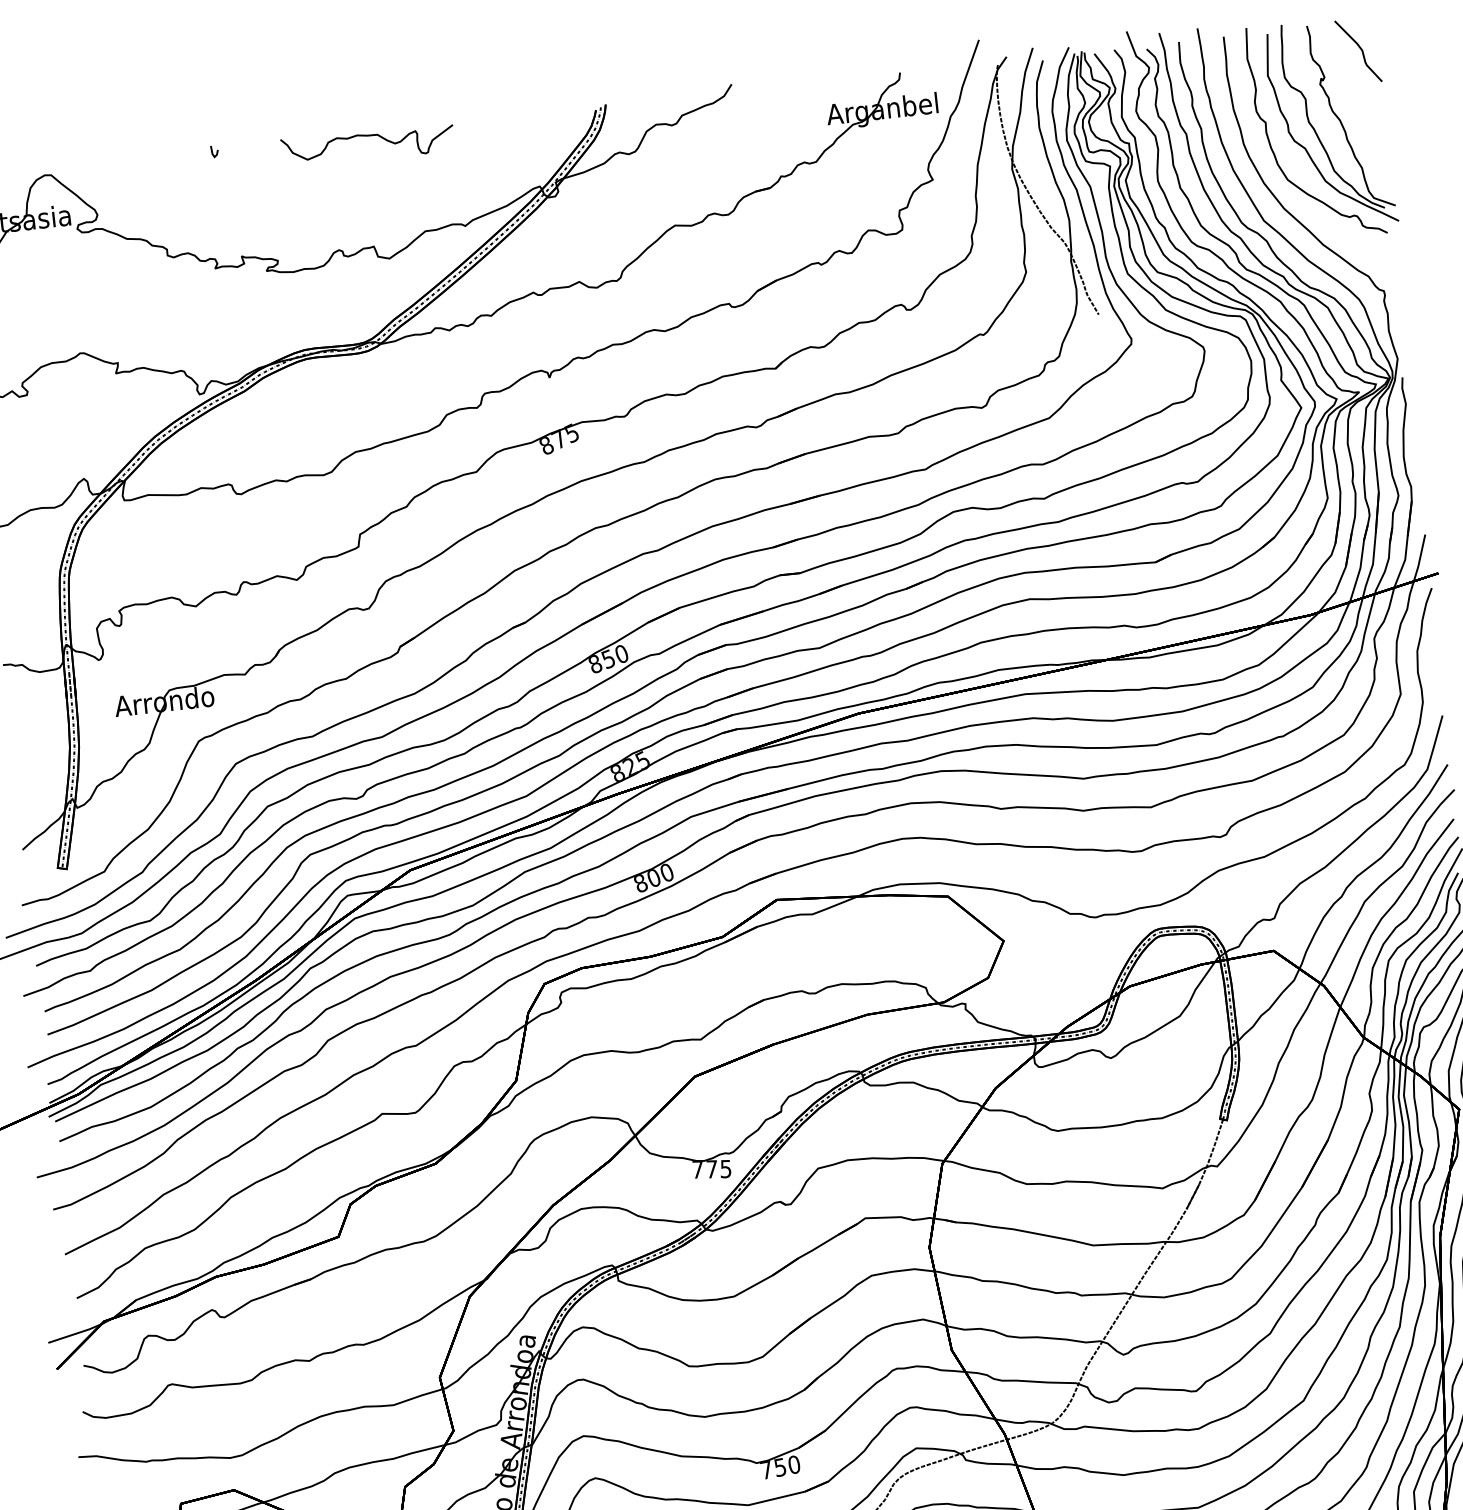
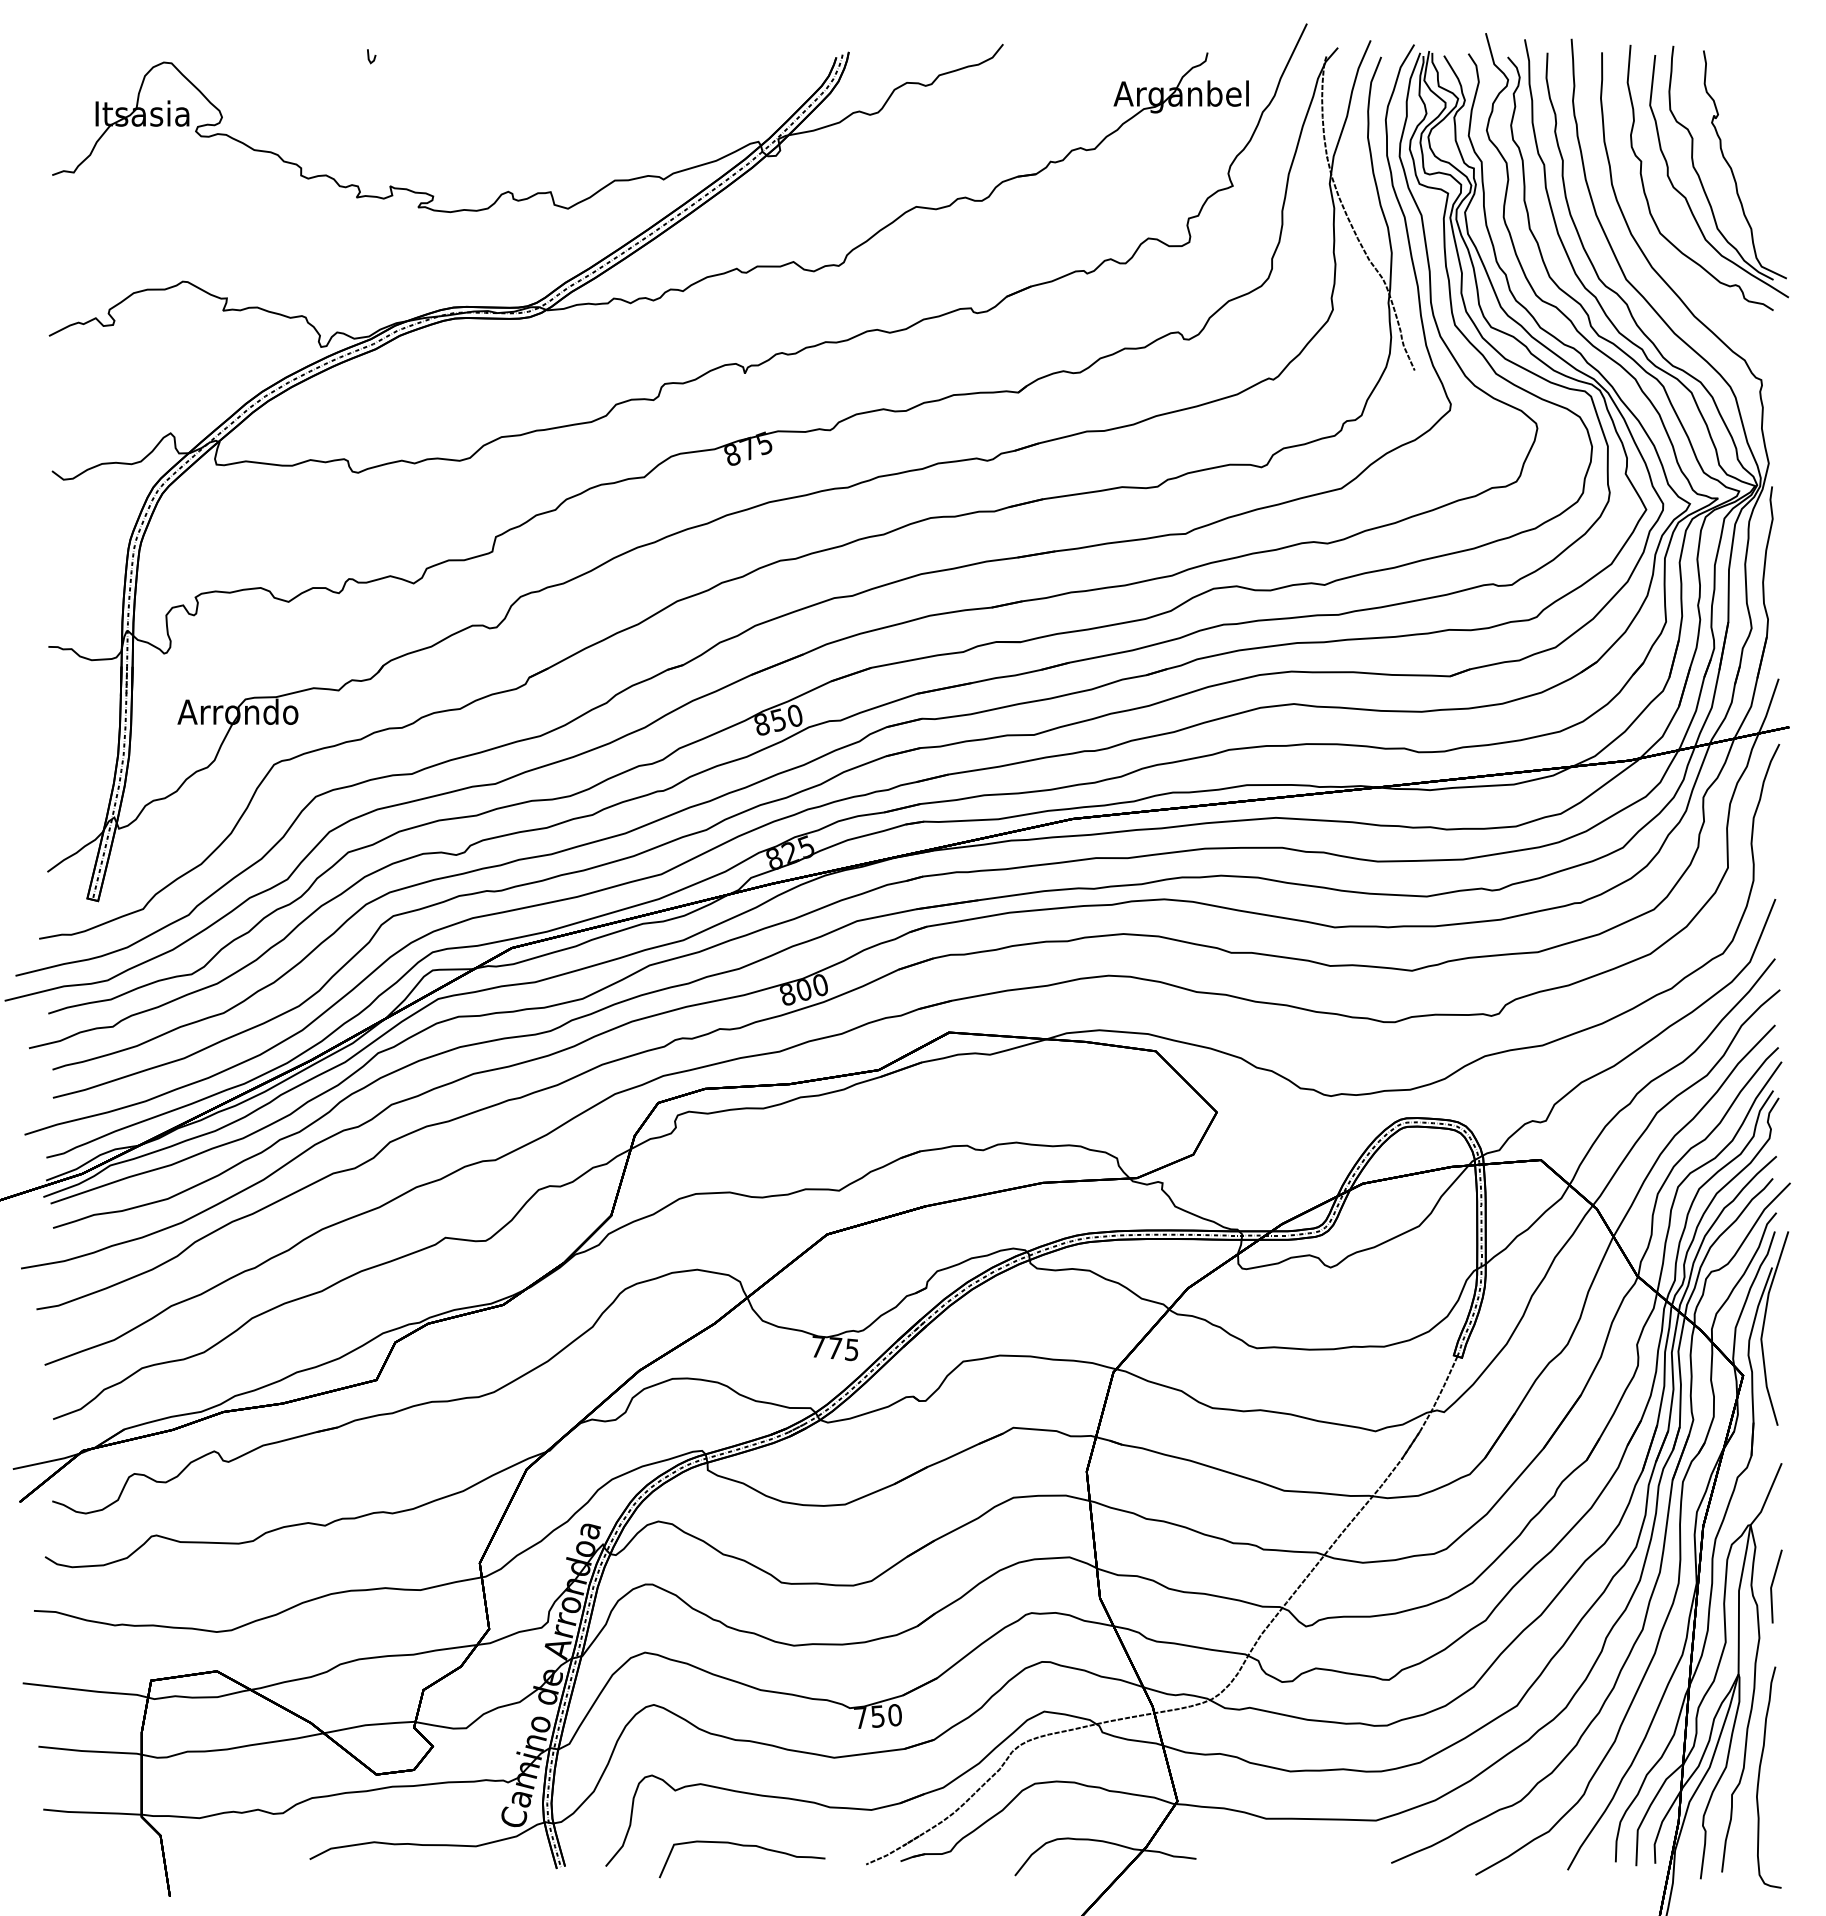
curve: (1360, 49) -> (1765, 86), removed
curve: (367, 136) -> (557, 58), removed

